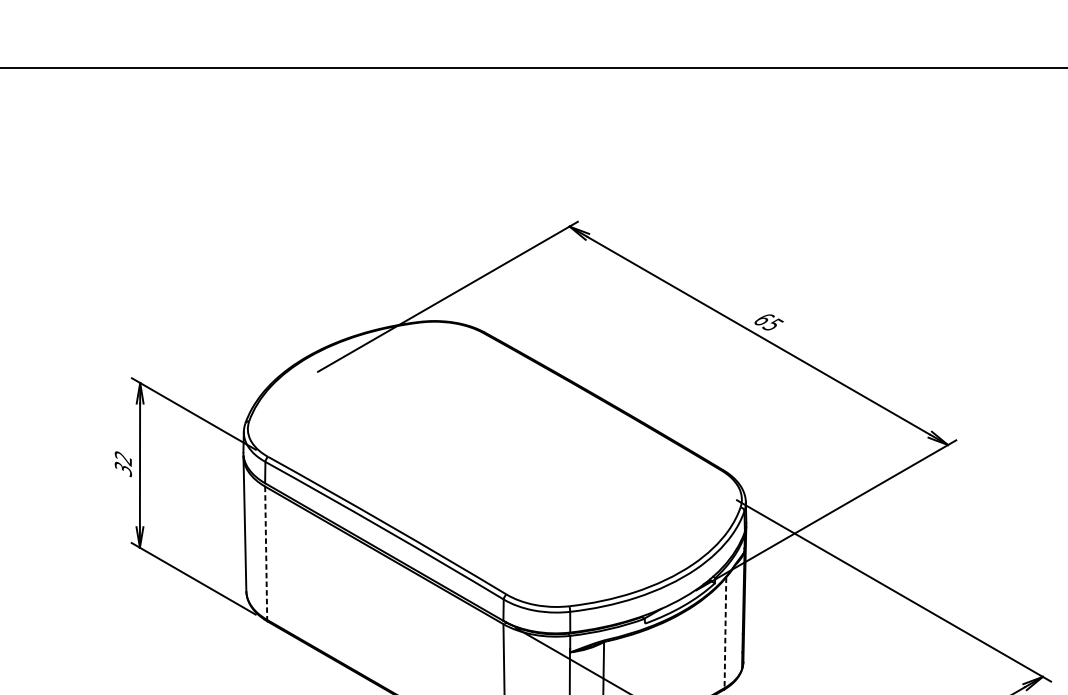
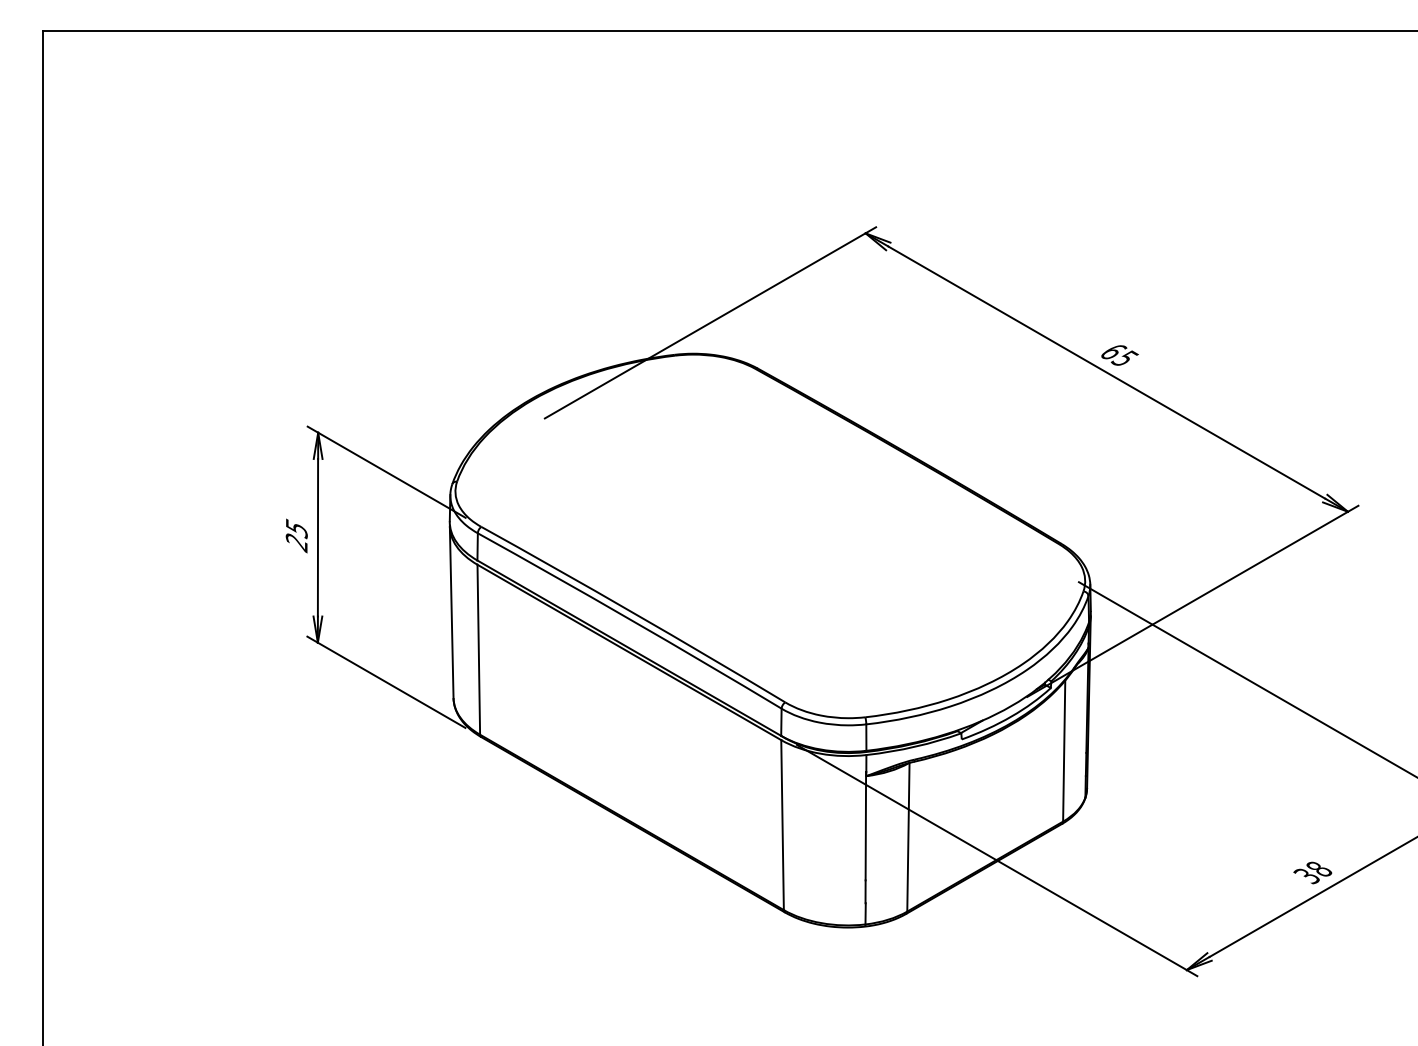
text: (123, 463) -> (296, 535), 32 -> 25
line: (265, 553) -> (478, 649), dashed -> solid
line: (725, 633) -> (1064, 751), dashed -> solid

